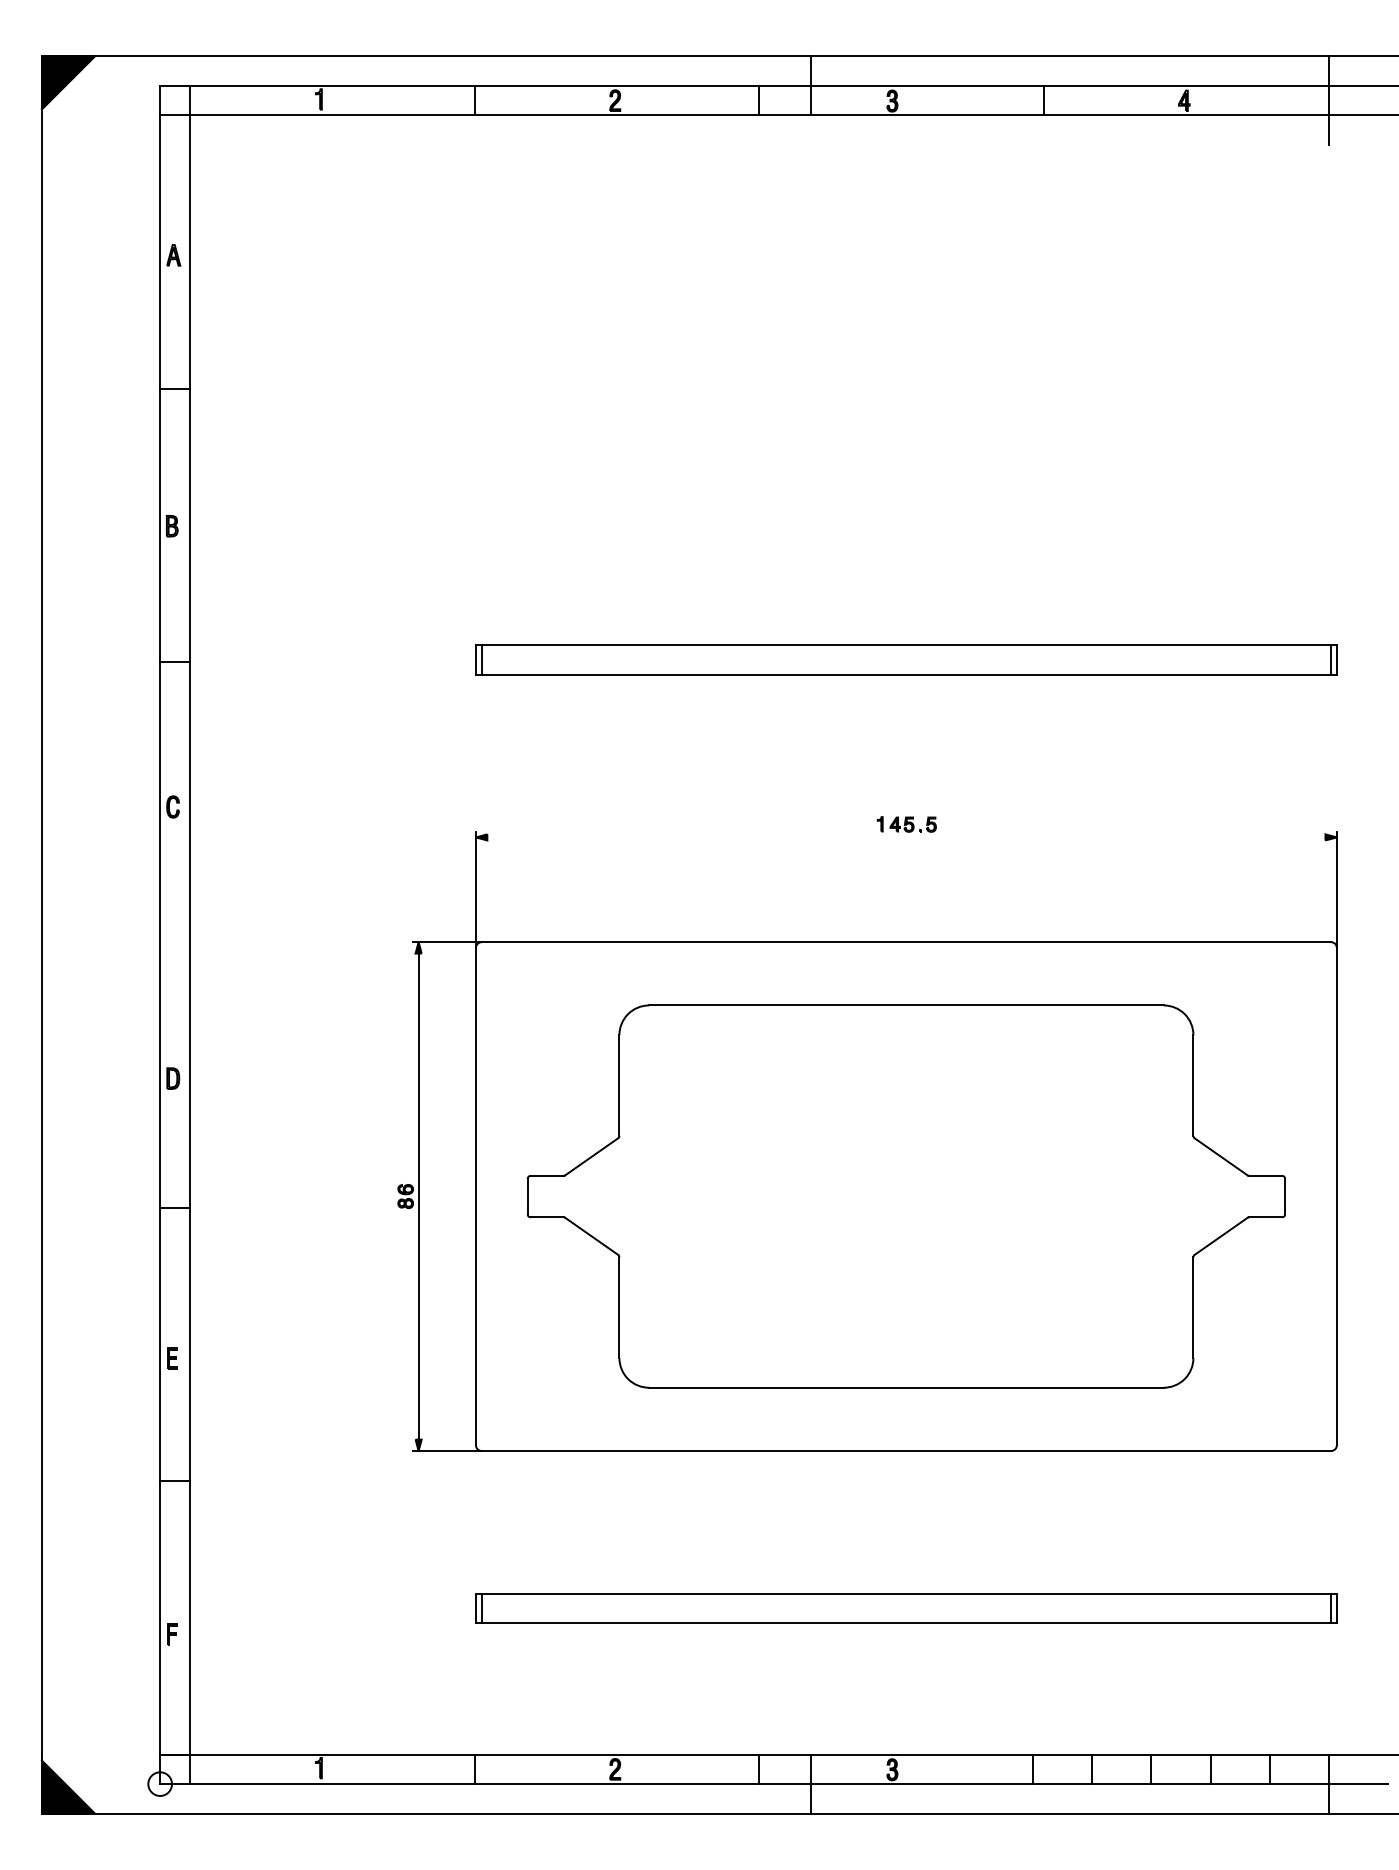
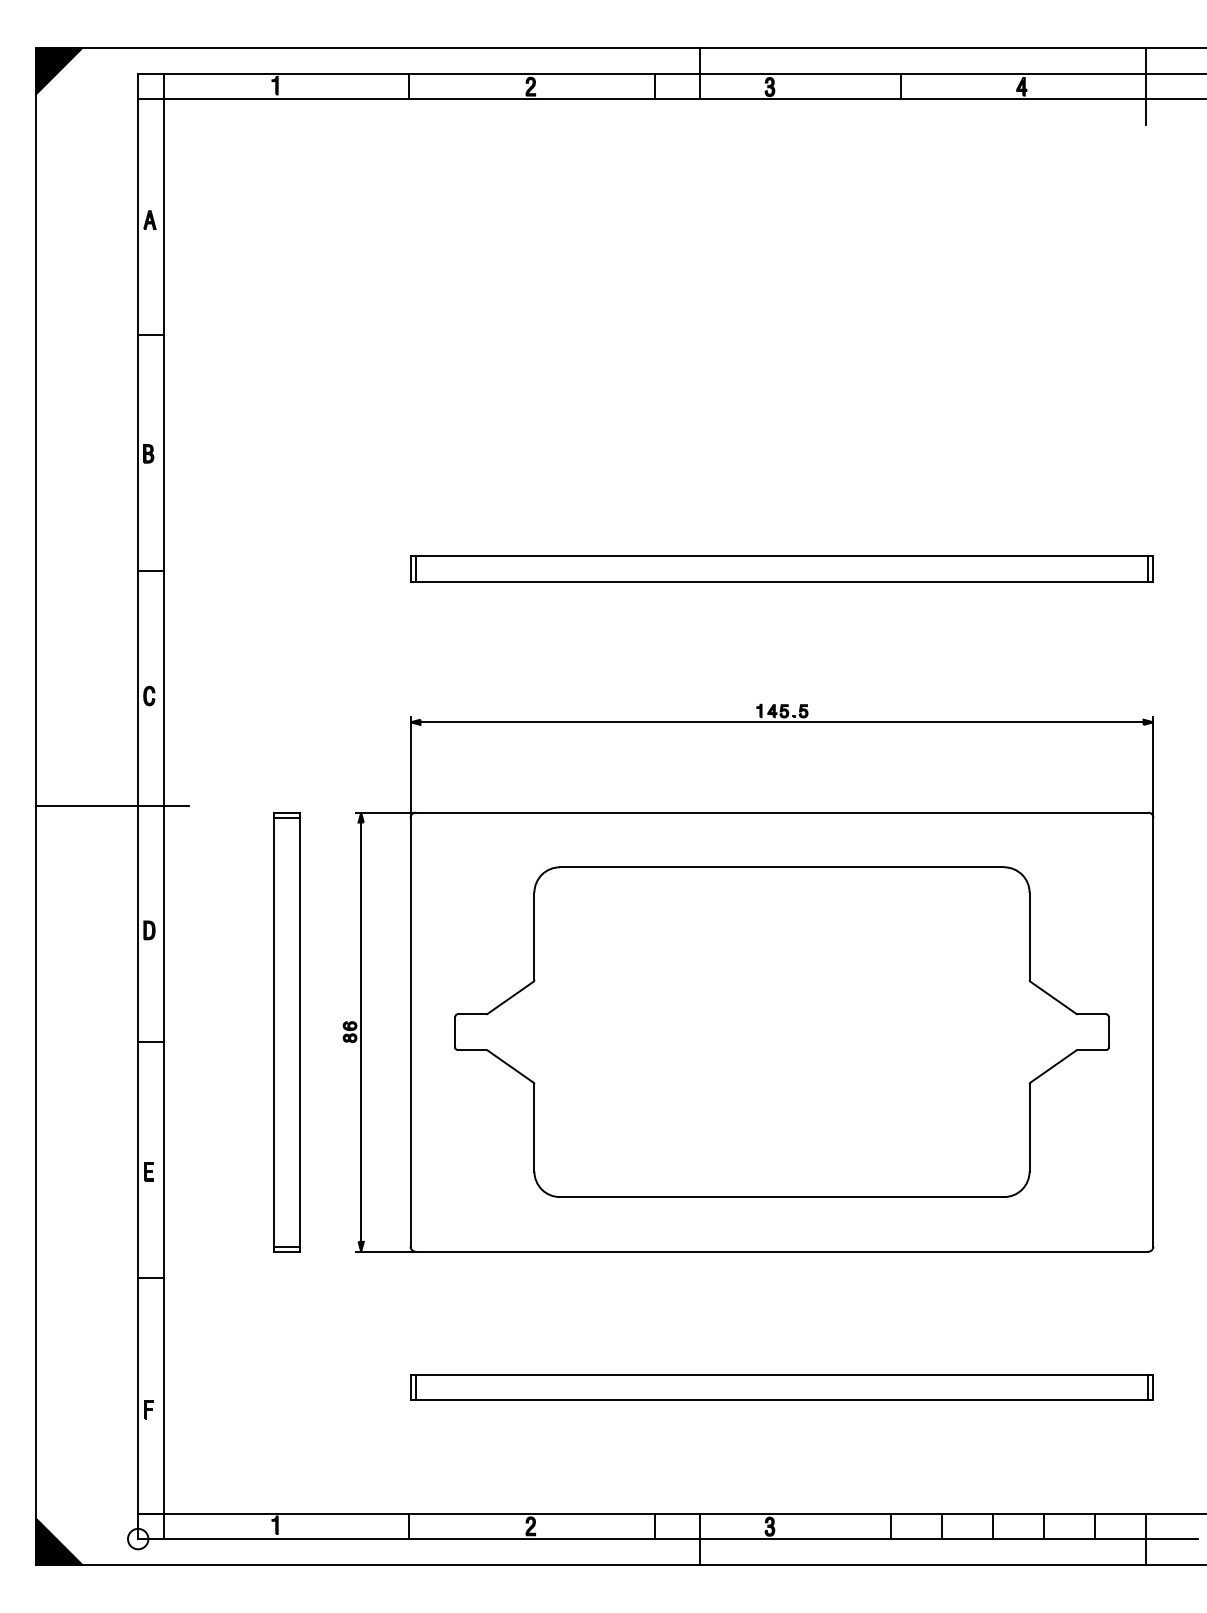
line: (905, 837) -> (781, 722), added
line: (130, 935) -> (112, 806), added
part: (332, 1196) -> (286, 1032), added

